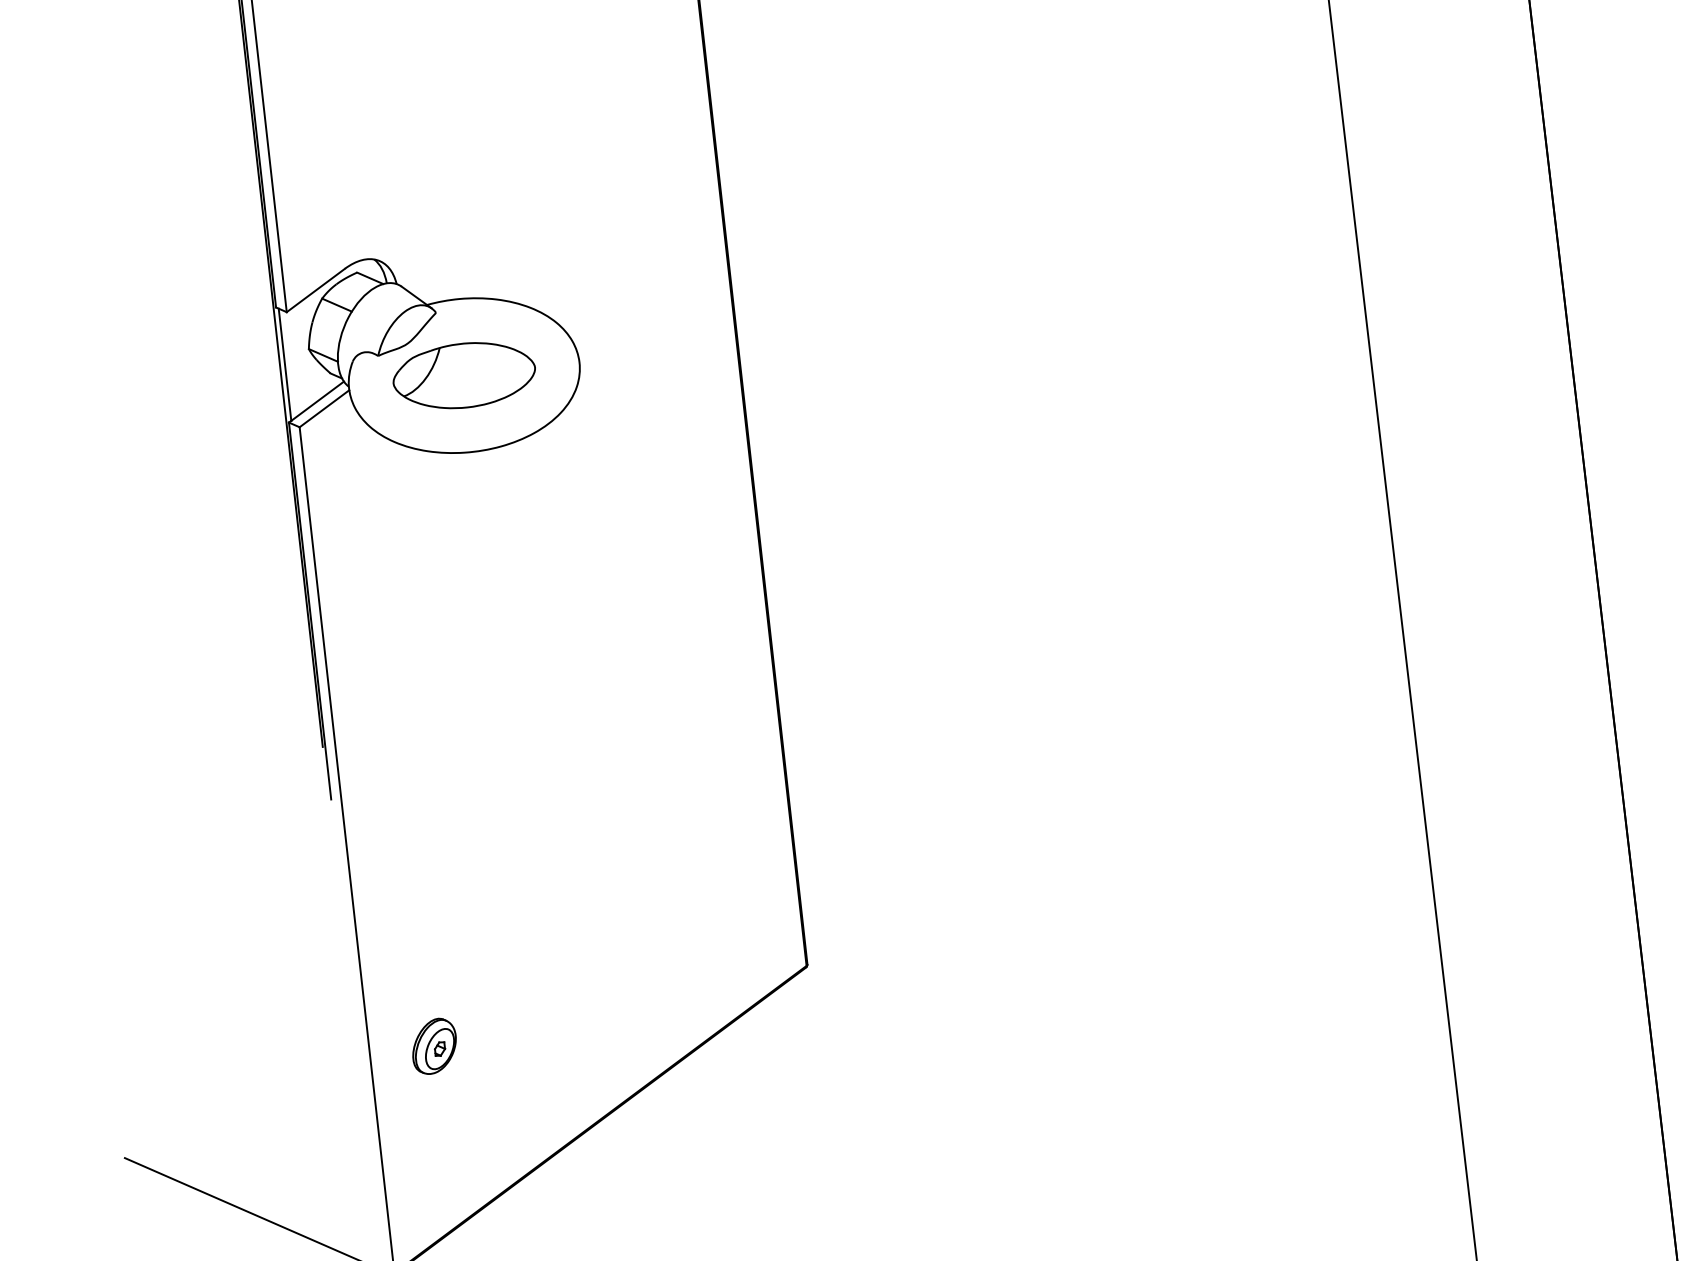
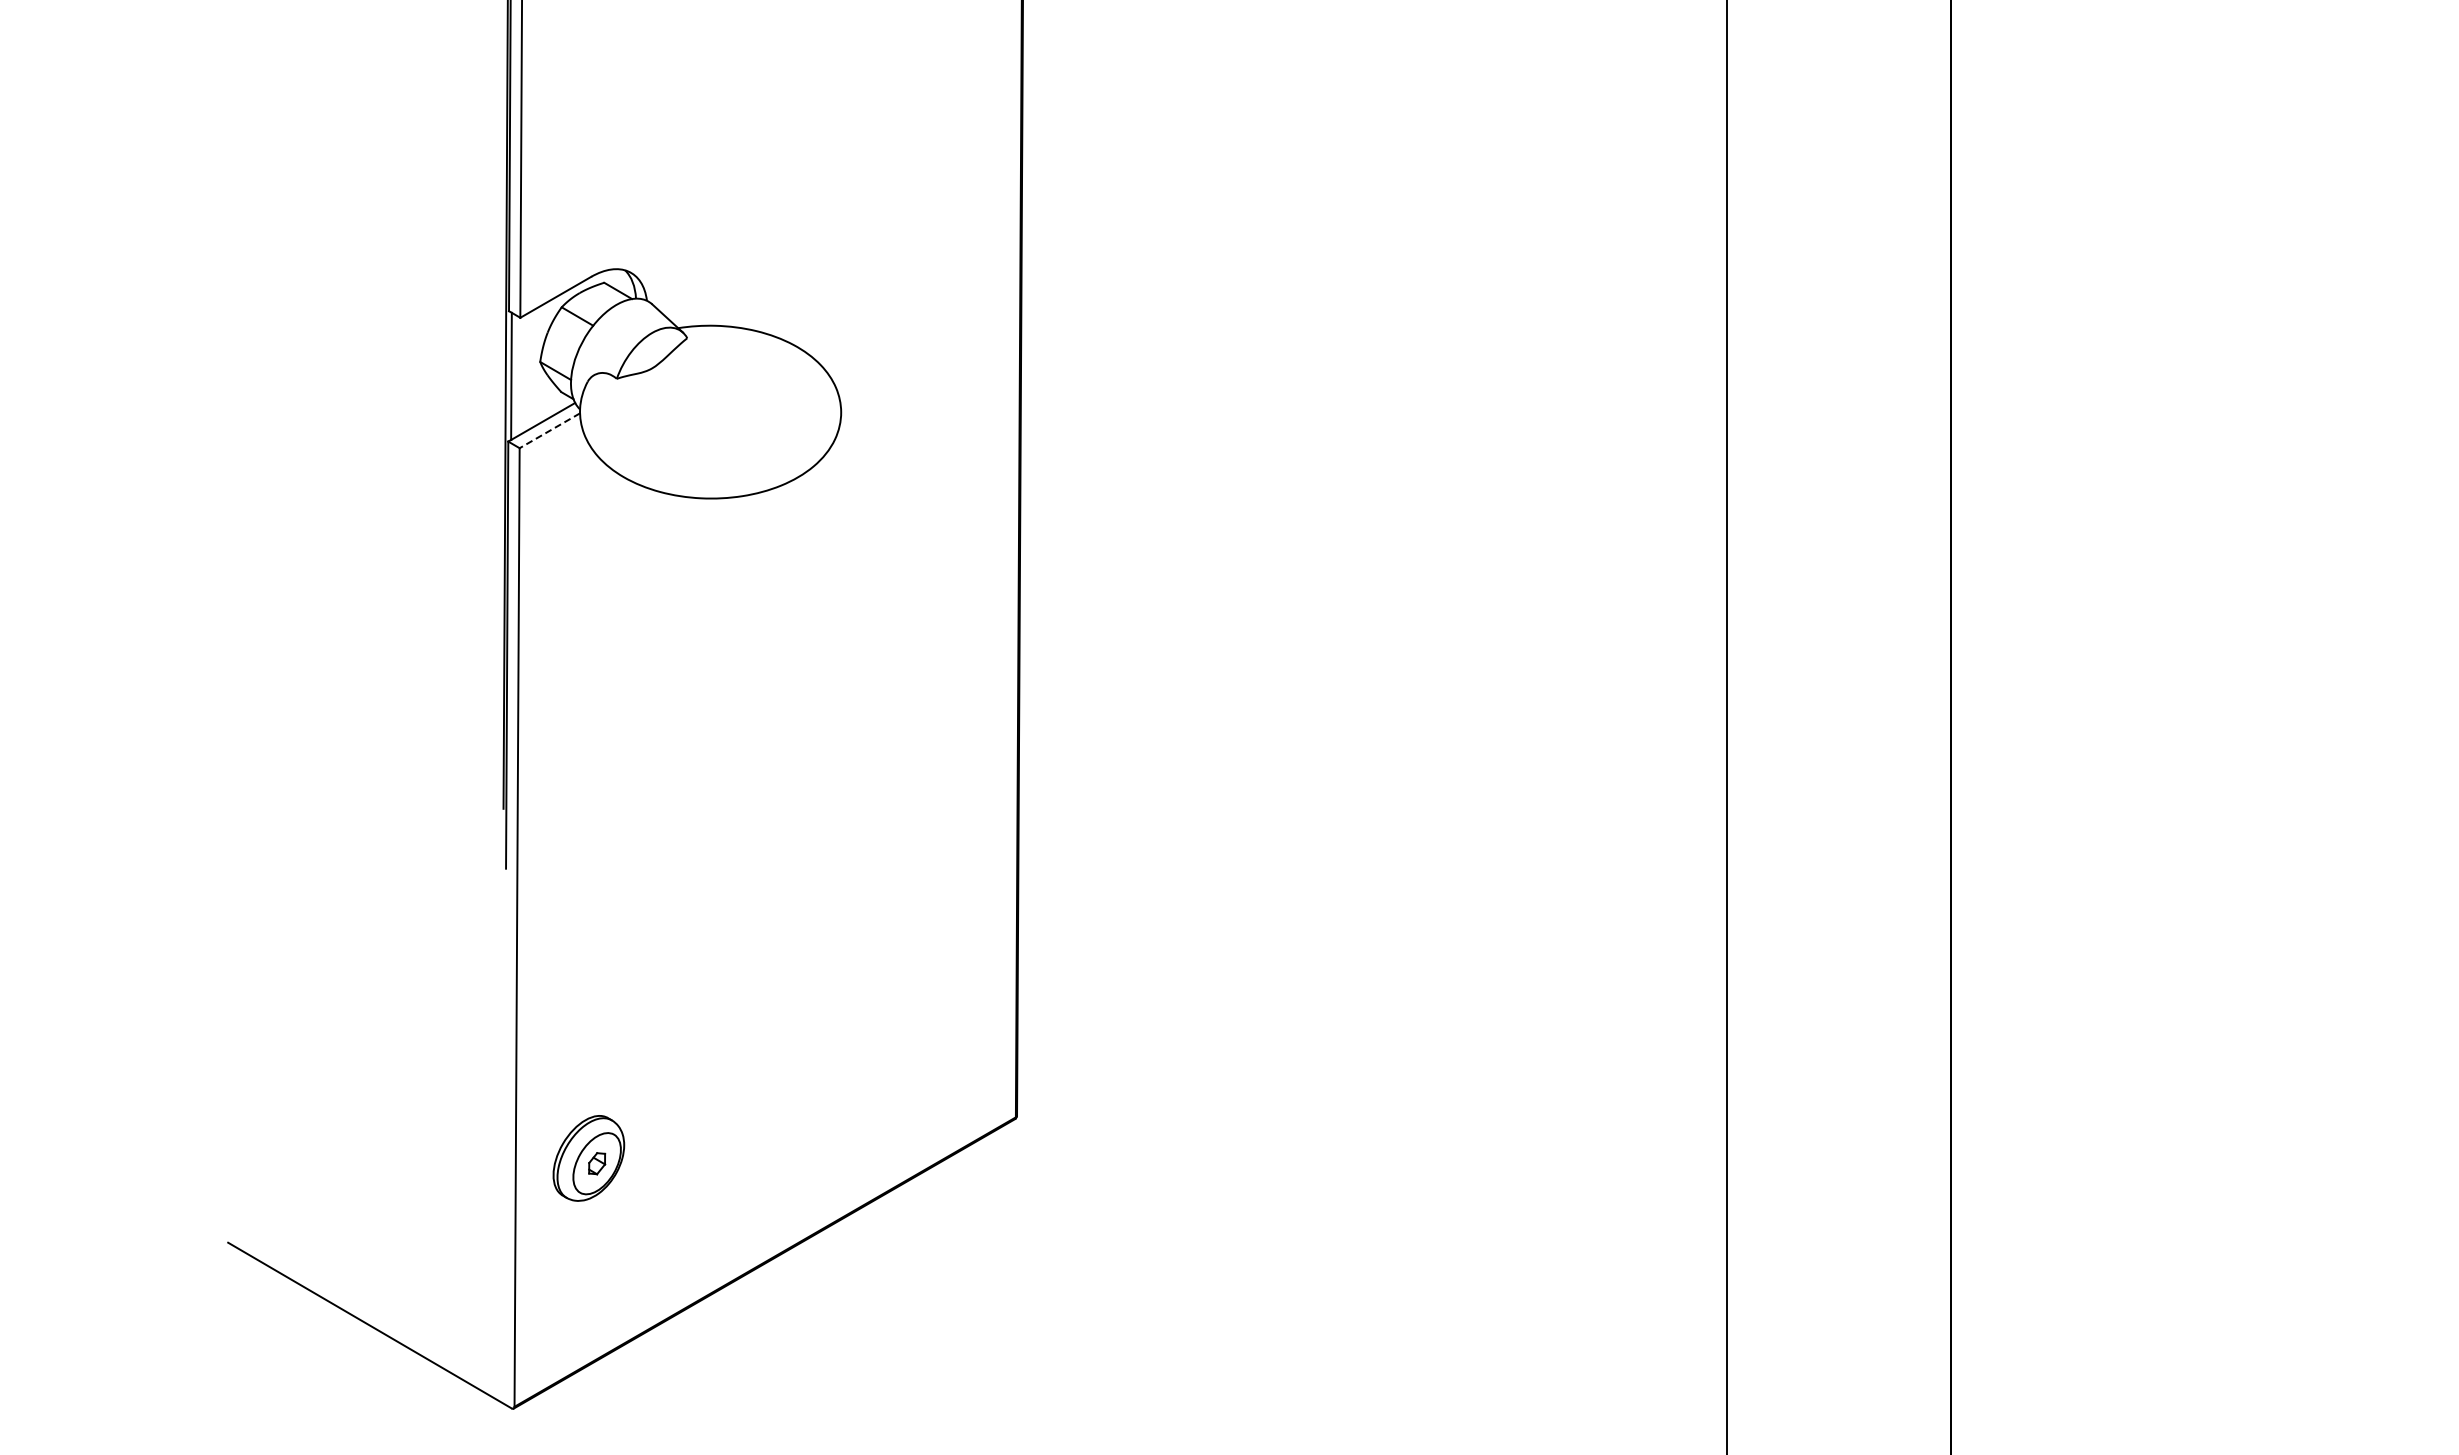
part: (464, 375) -> (710, 411), removed
line: (324, 408) -> (549, 430), solid -> dashed
part: (434, 1046) -> (589, 1158), size x1.4

